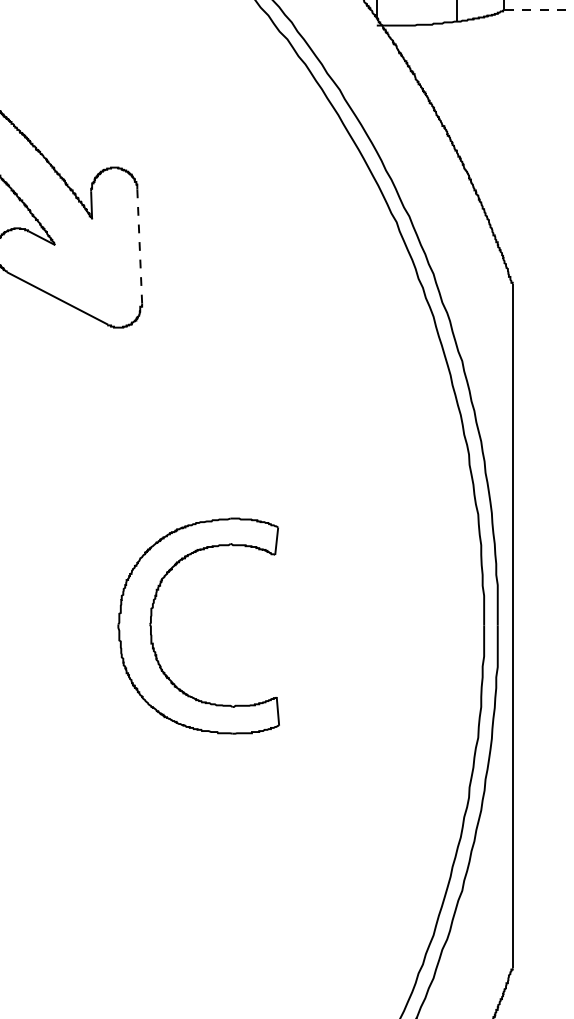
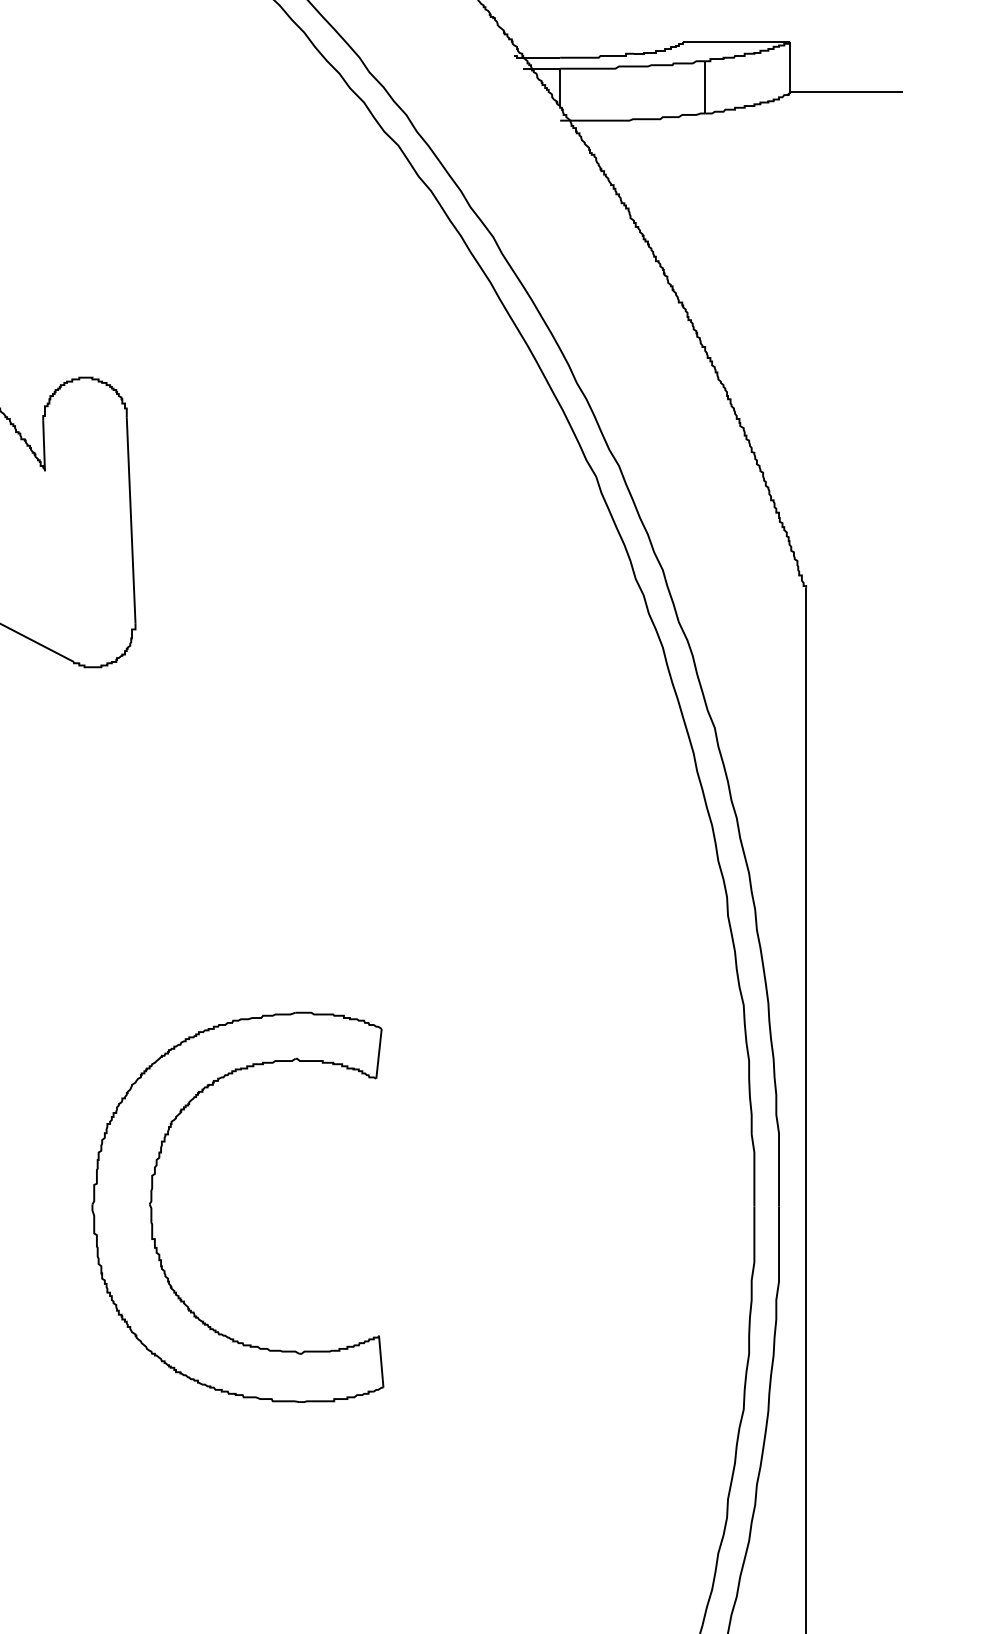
line: (534, 9) -> (845, 91), dashed -> solid
line: (139, 247) -> (130, 522), dashed -> solid

